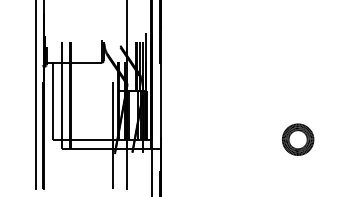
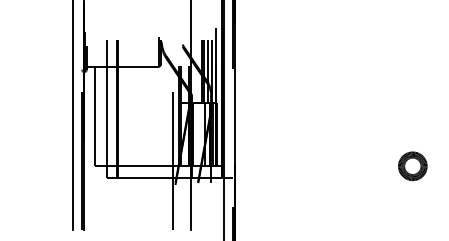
part: (298, 139) -> (413, 166), size x0.7

